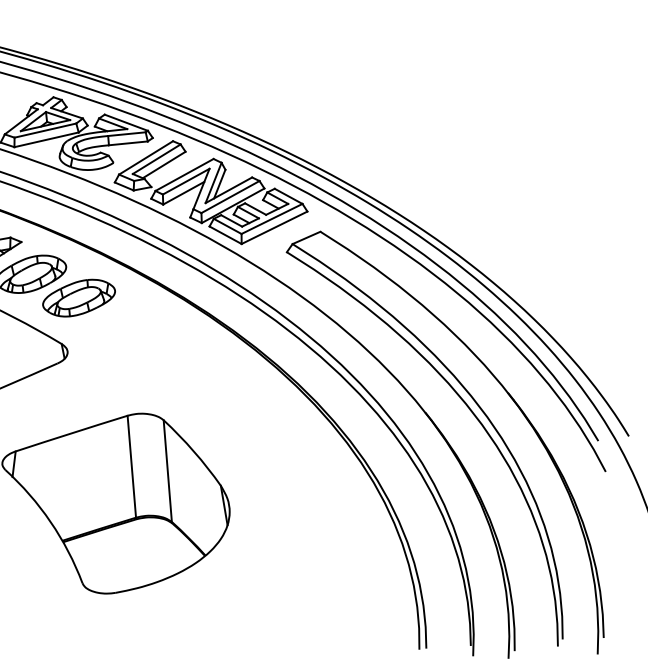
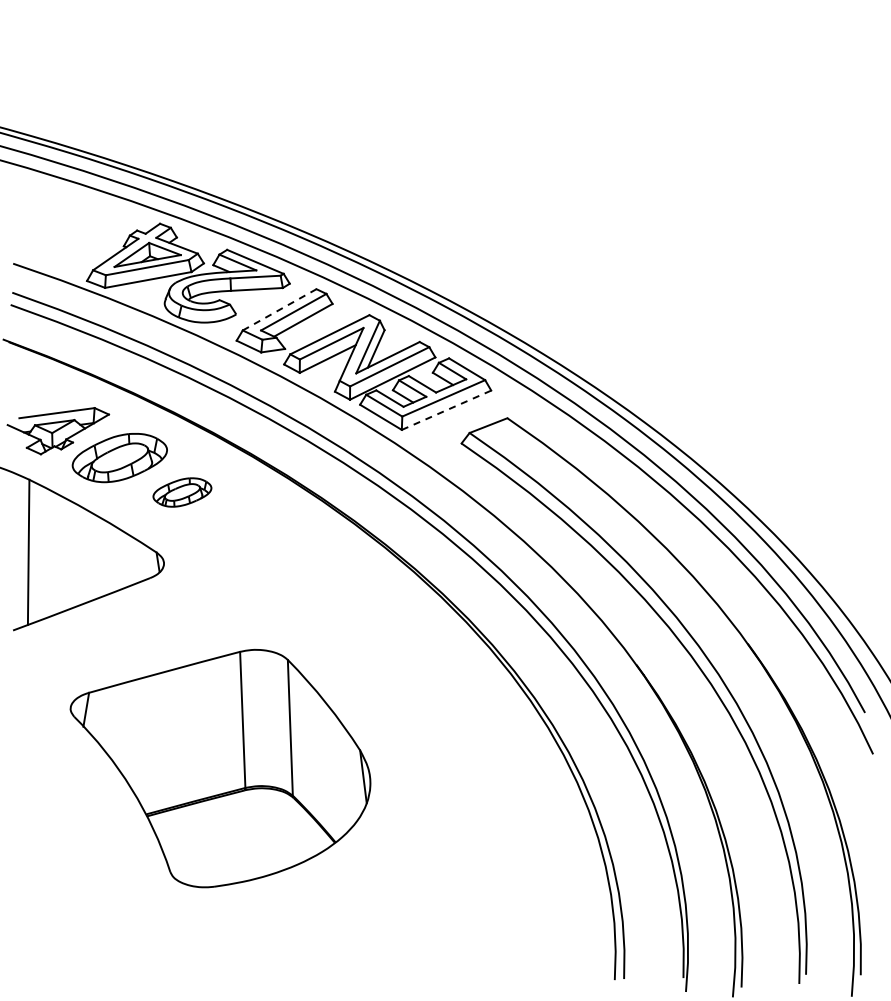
line: (146, 157) -> (280, 309), solid -> dashed
line: (274, 227) -> (446, 410), solid -> dashed
part: (79, 298) -> (182, 492), size x0.6

